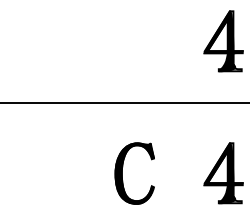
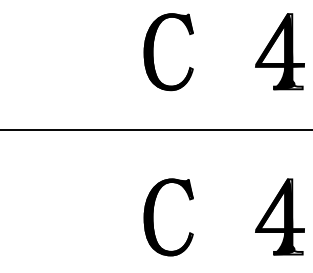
part: (122, 41) -> (153, 51), added

